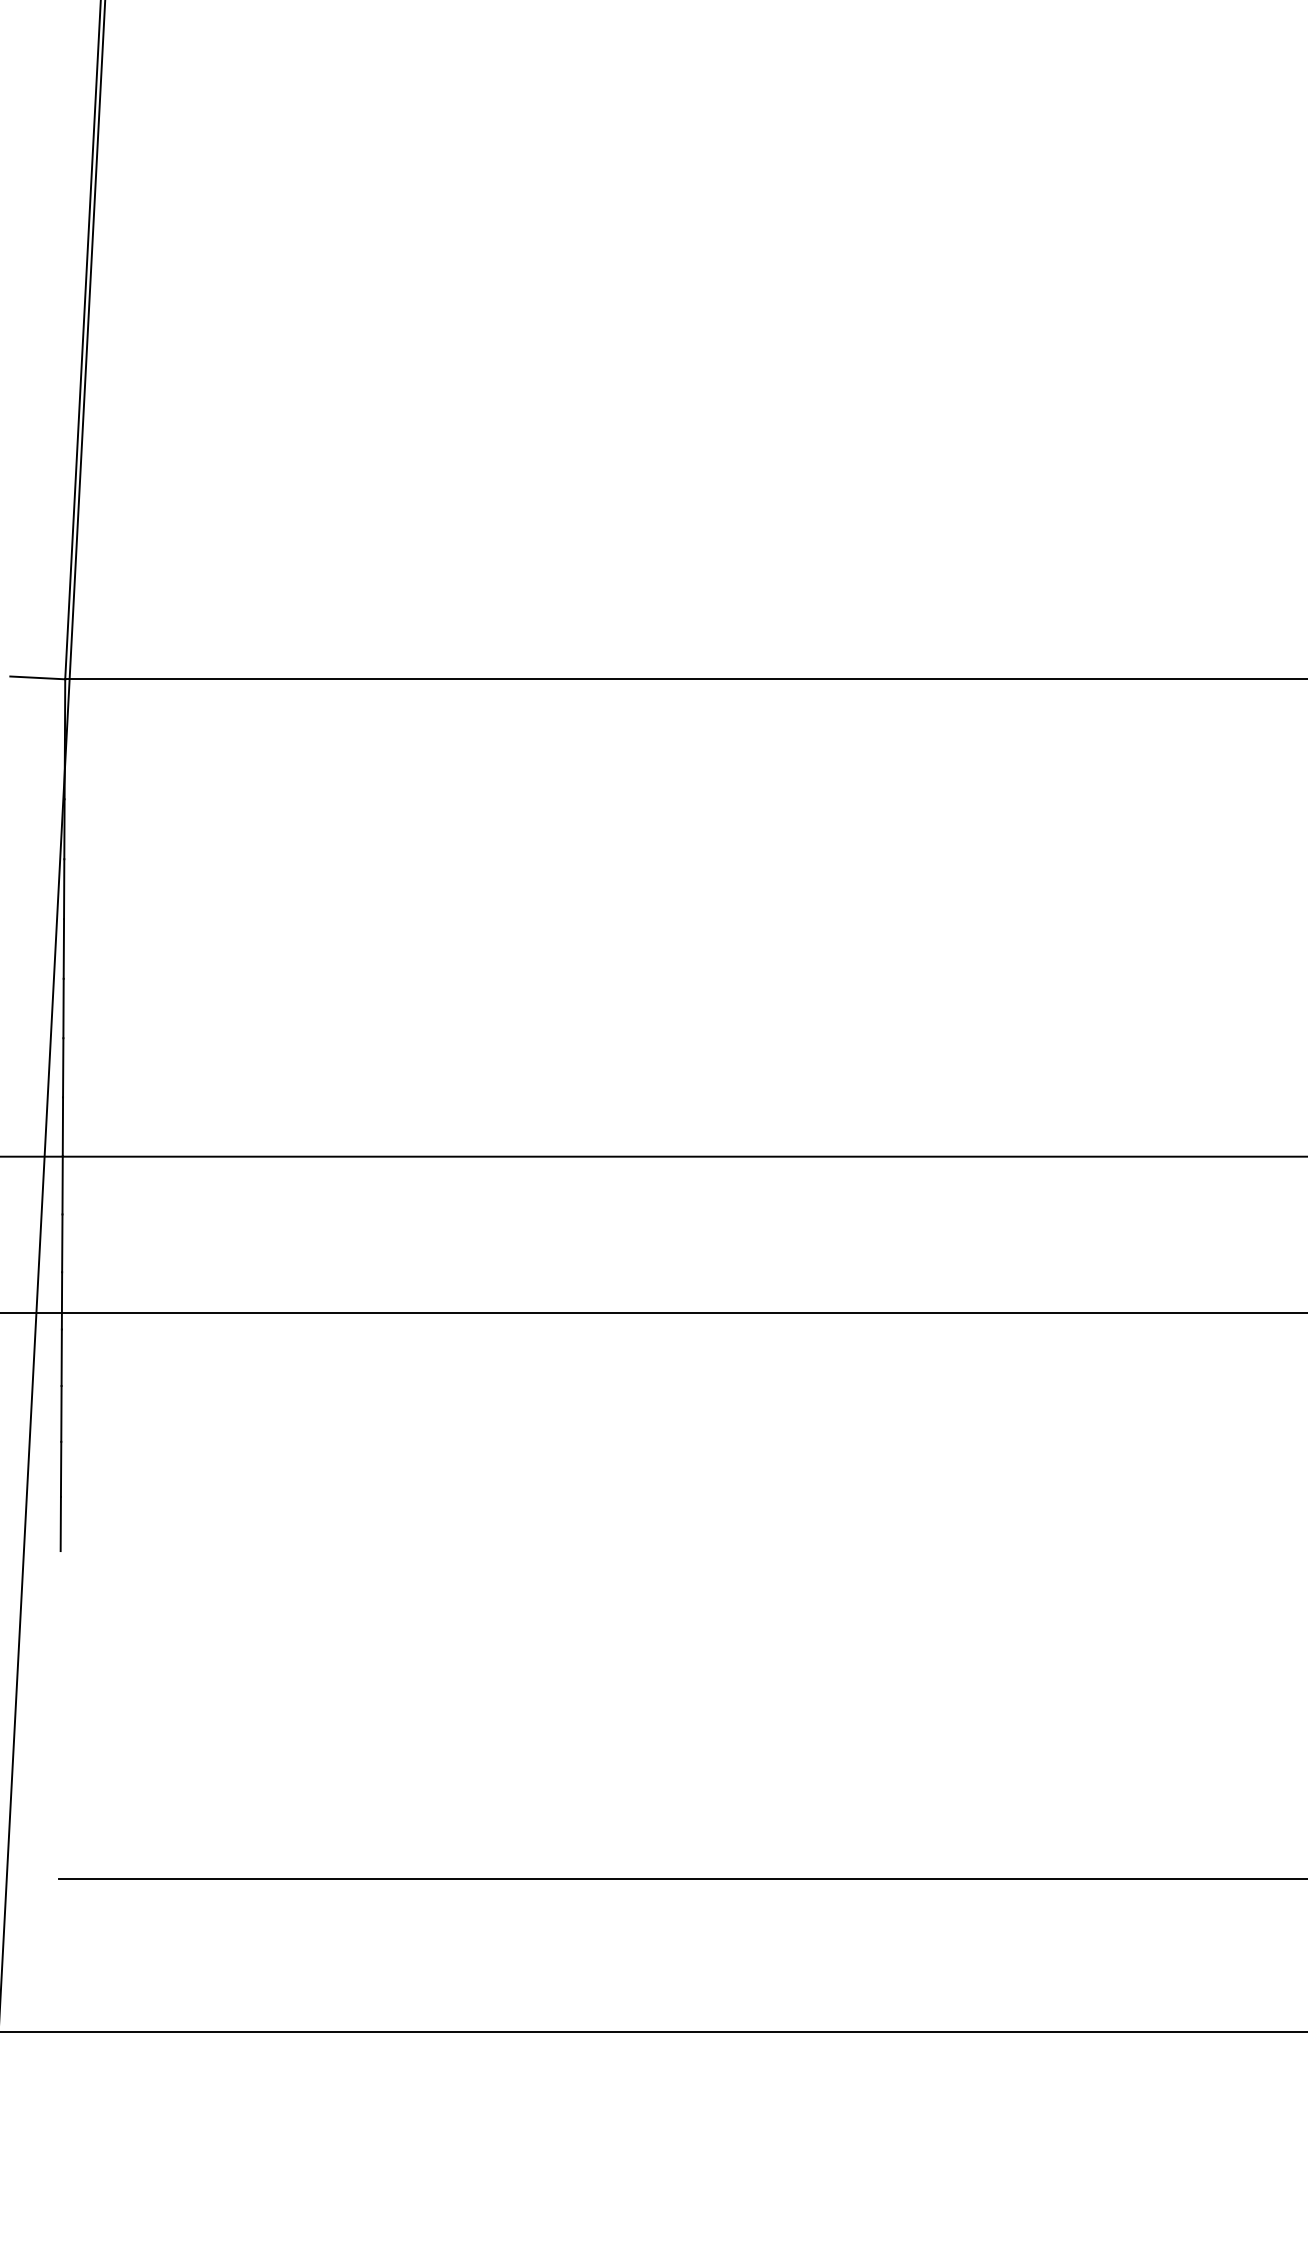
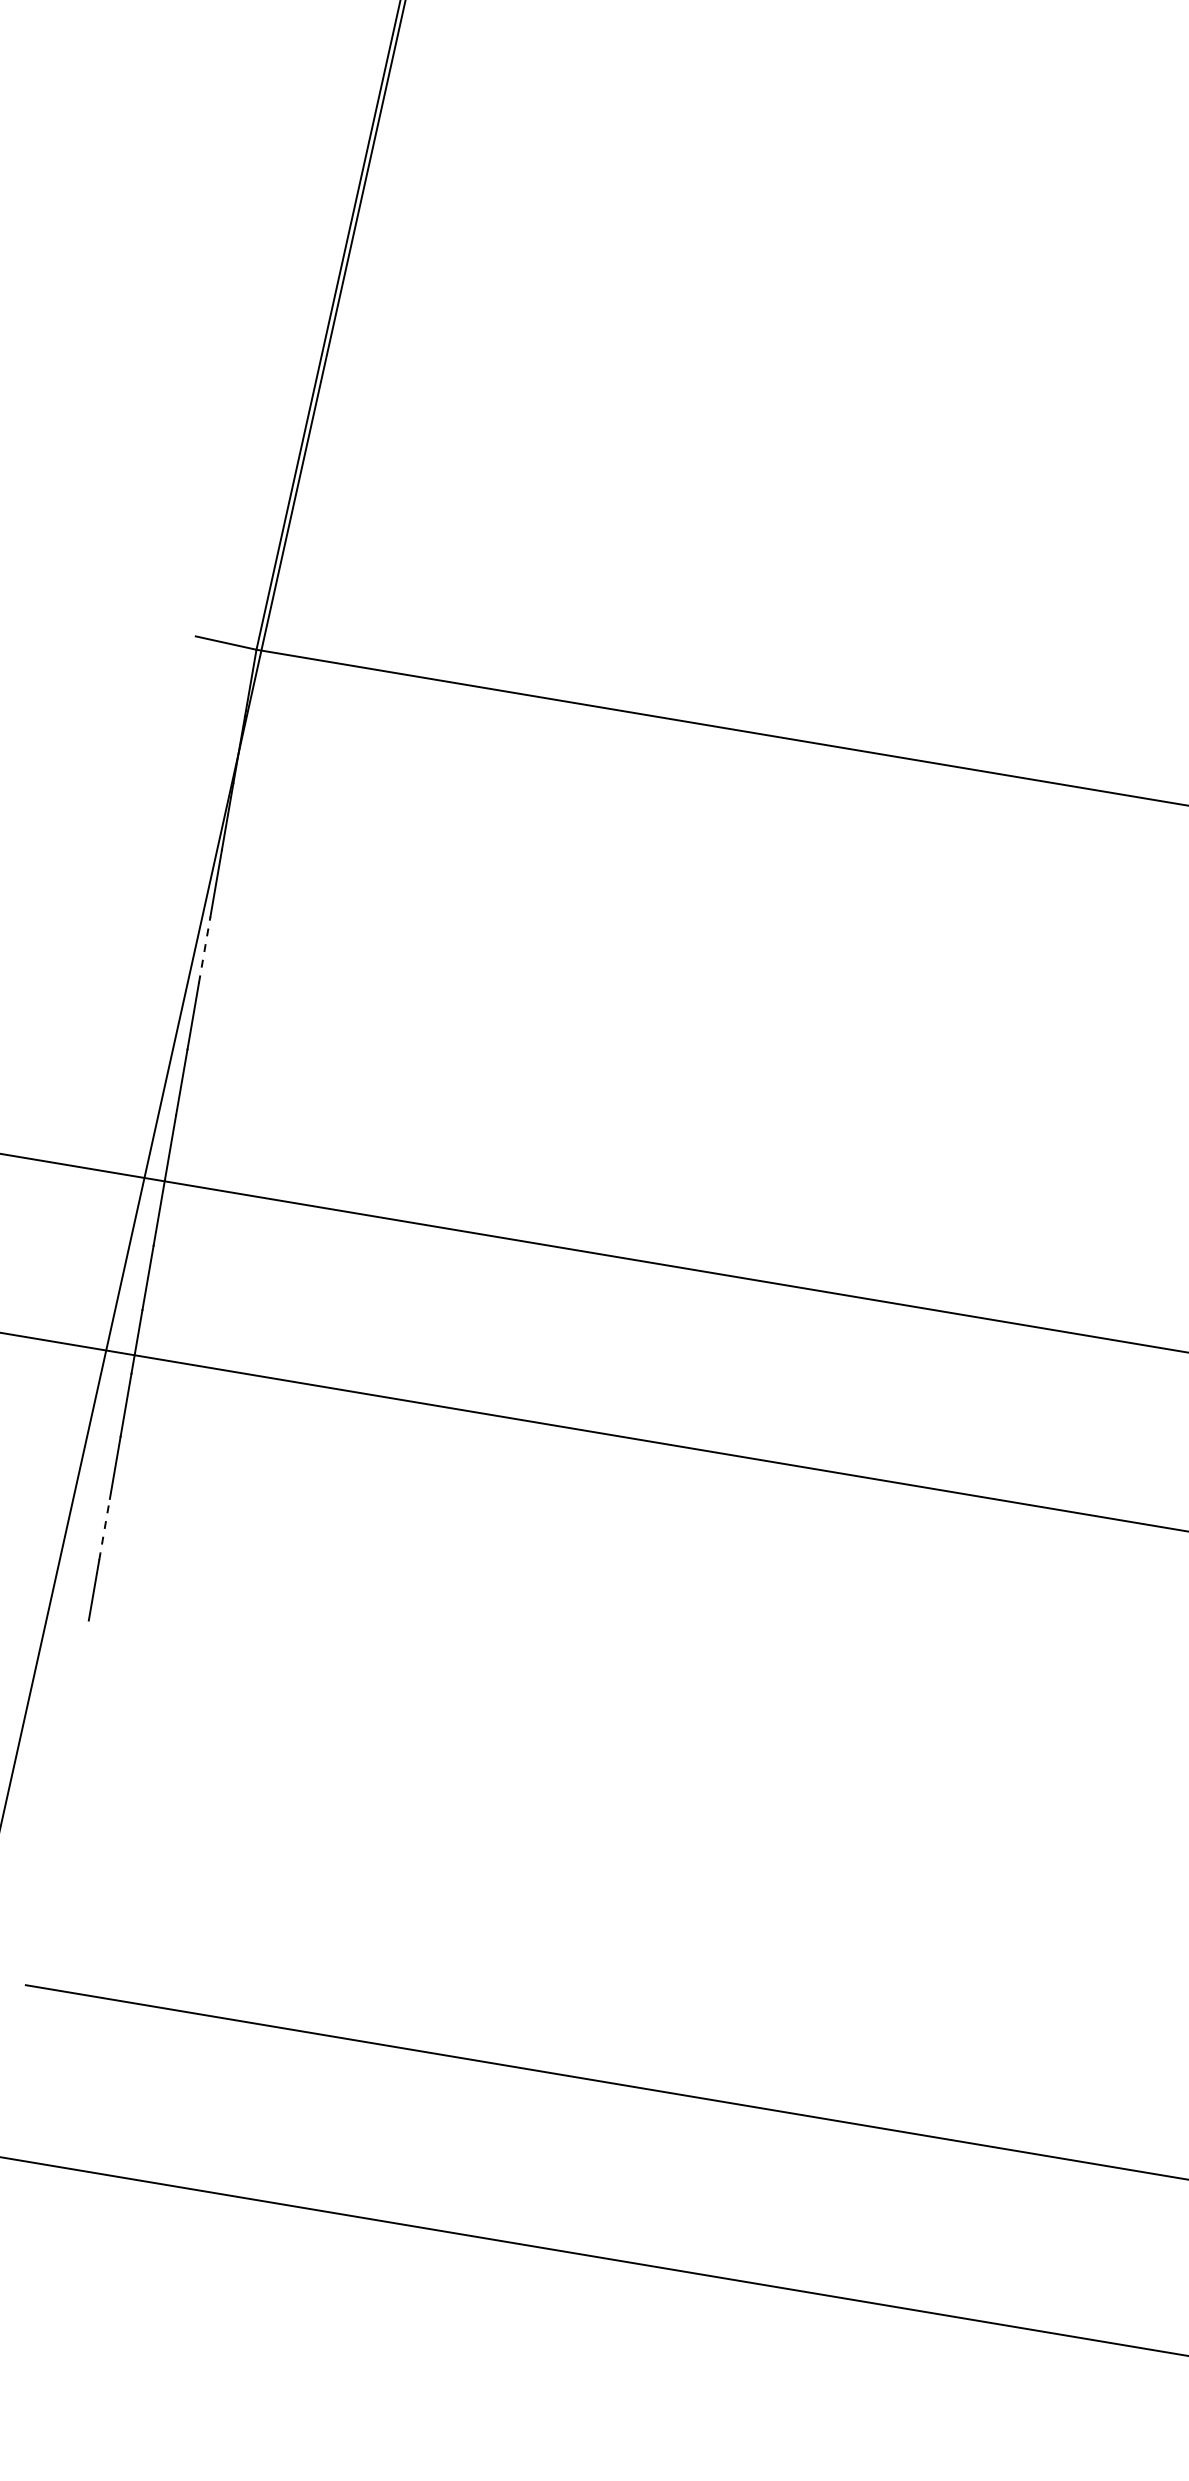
line: (63, 948) -> (204, 949), solid -> dashed
line: (61, 1469) -> (104, 1529), solid -> dashed

